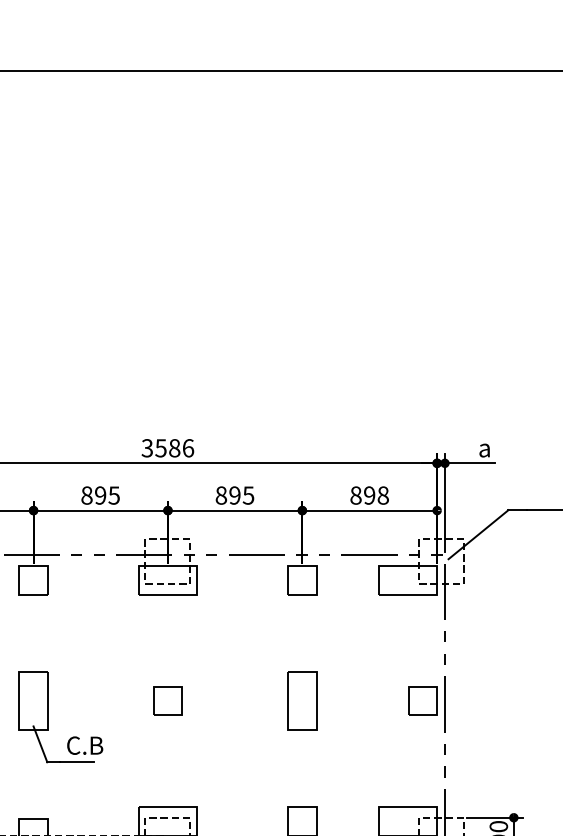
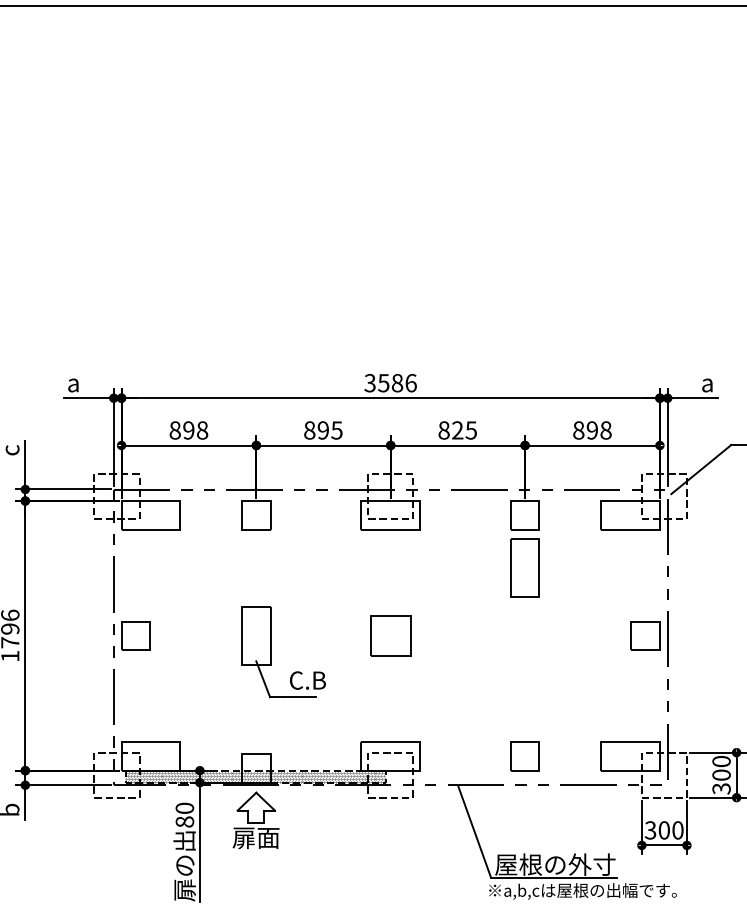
text: (234, 495) -> (457, 430), 895 -> 825
part: (167, 700) -> (390, 635), size x1.4
part: (301, 700) -> (524, 567), moved

